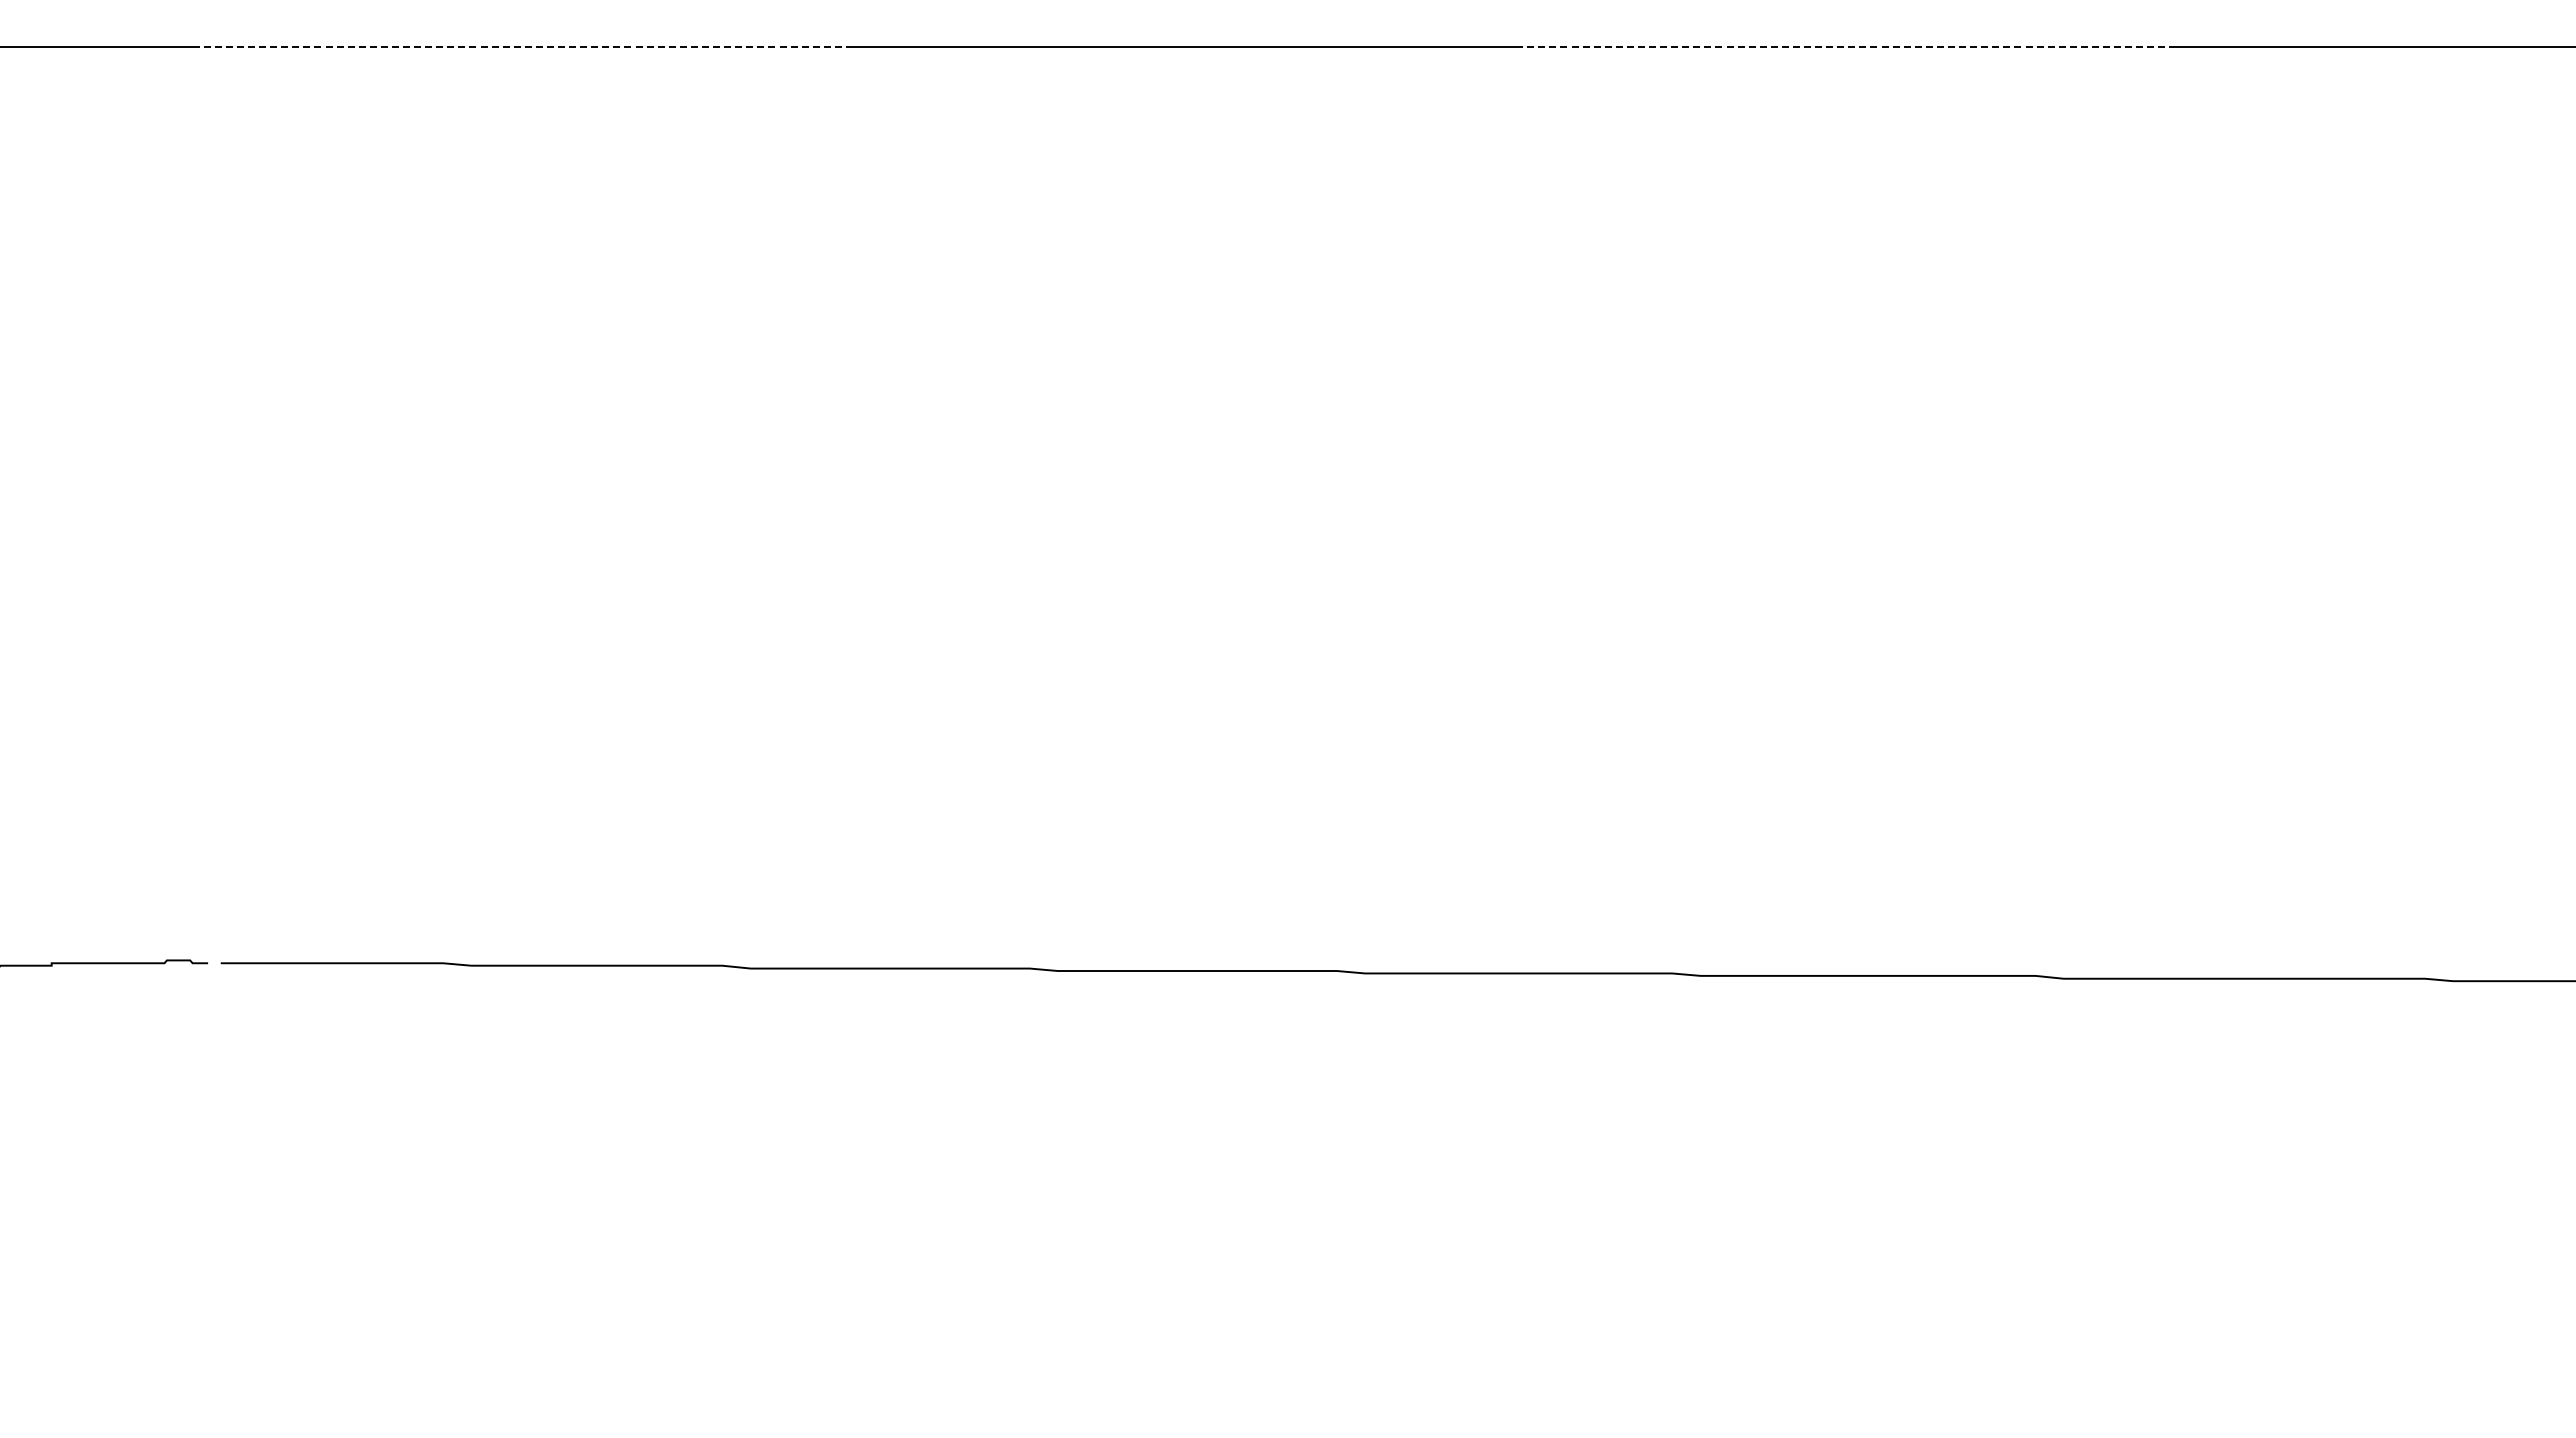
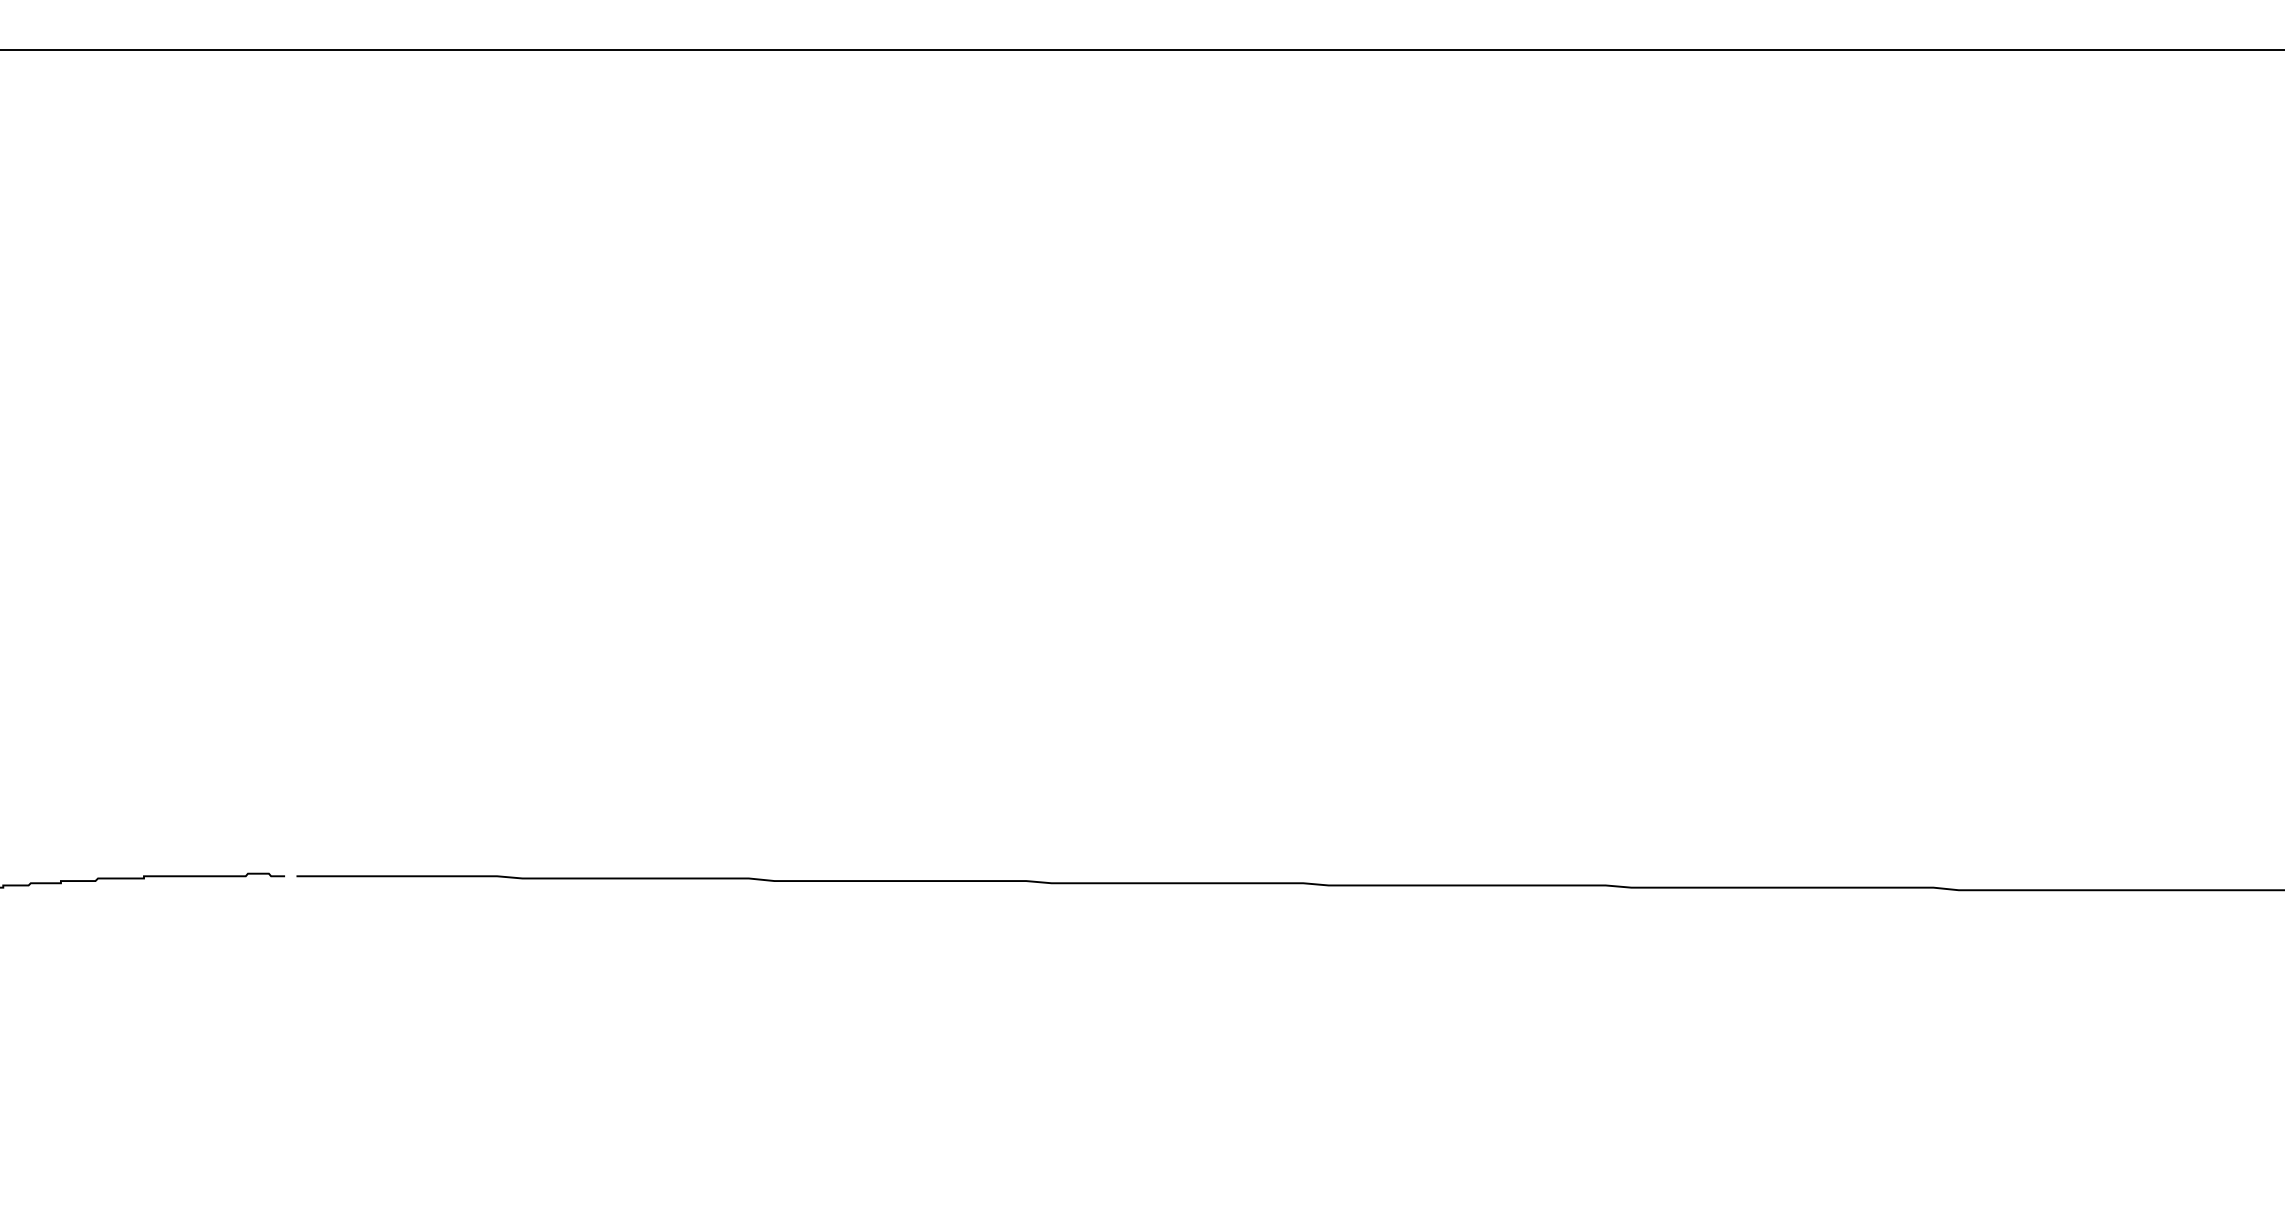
line: (522, 46) -> (568, 49), dashed -> solid
line: (1845, 46) -> (1762, 49), dashed -> solid

